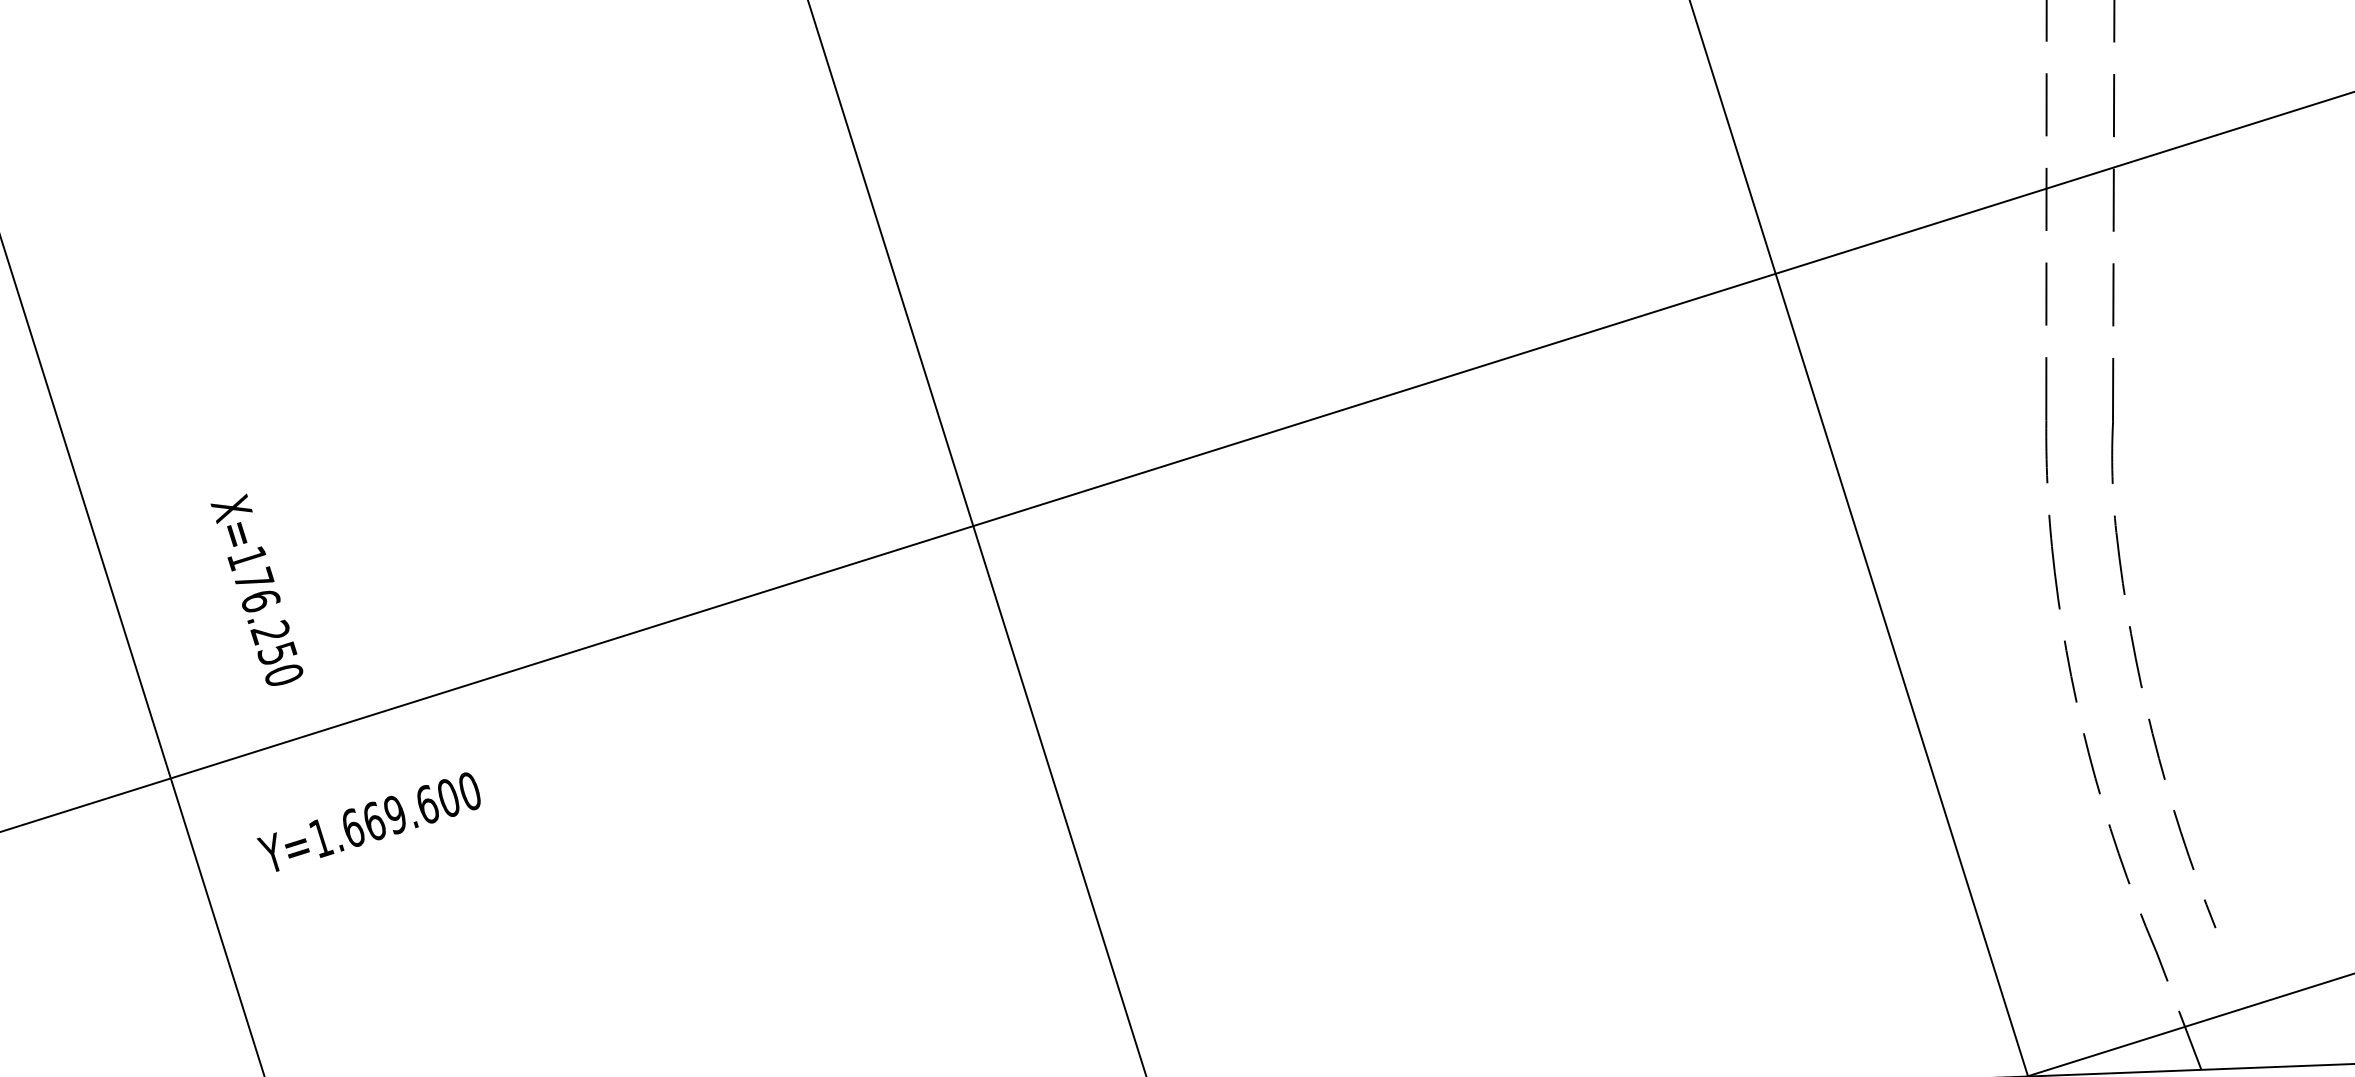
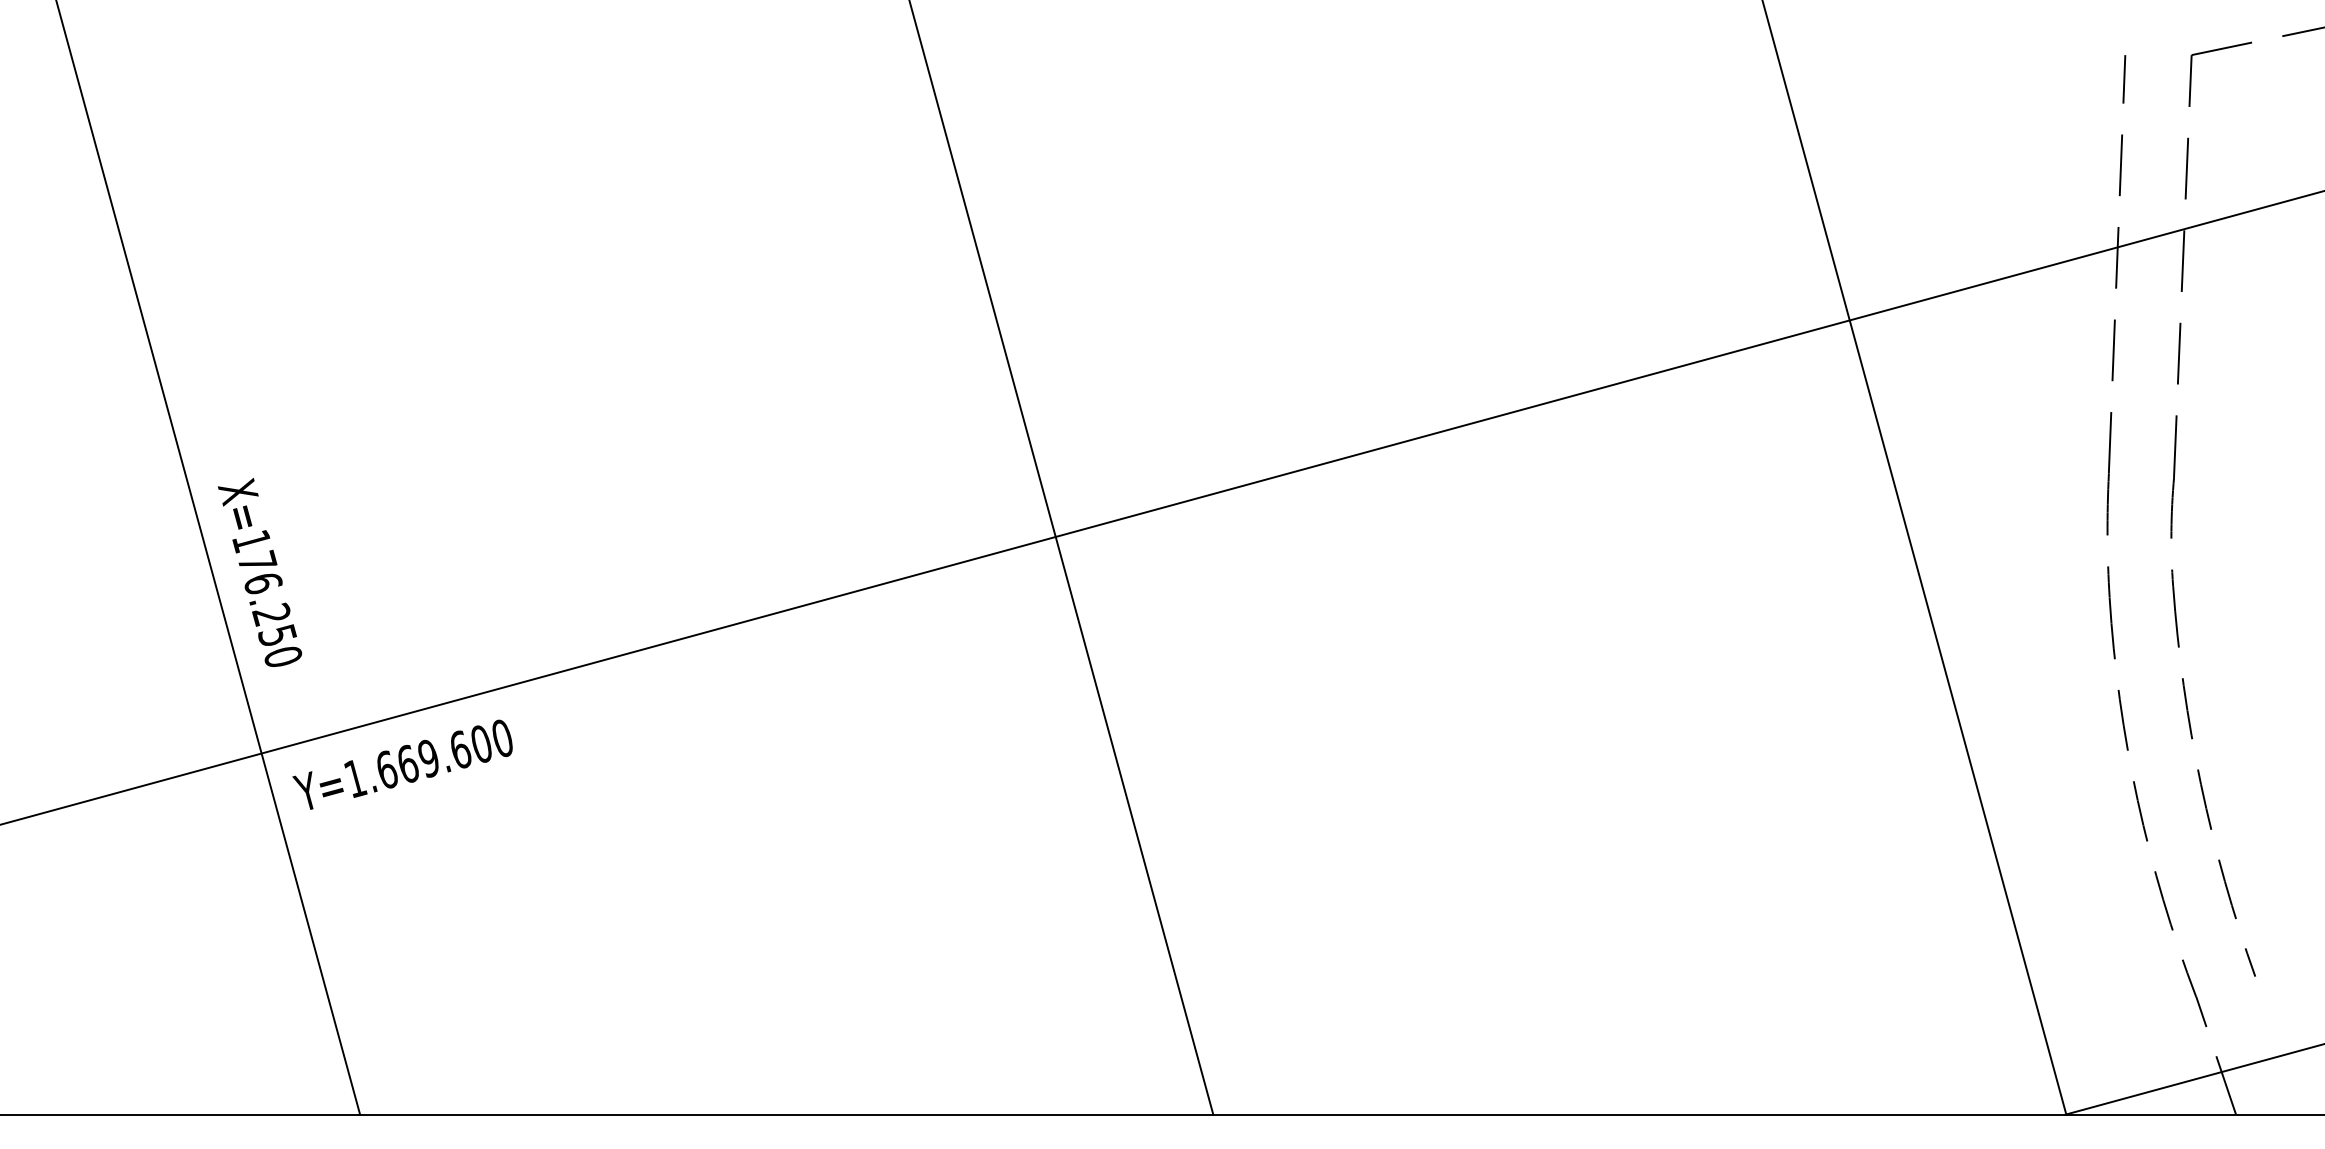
text: (256, 589) -> (259, 572), moved
text: (368, 821) -> (402, 764), moved

